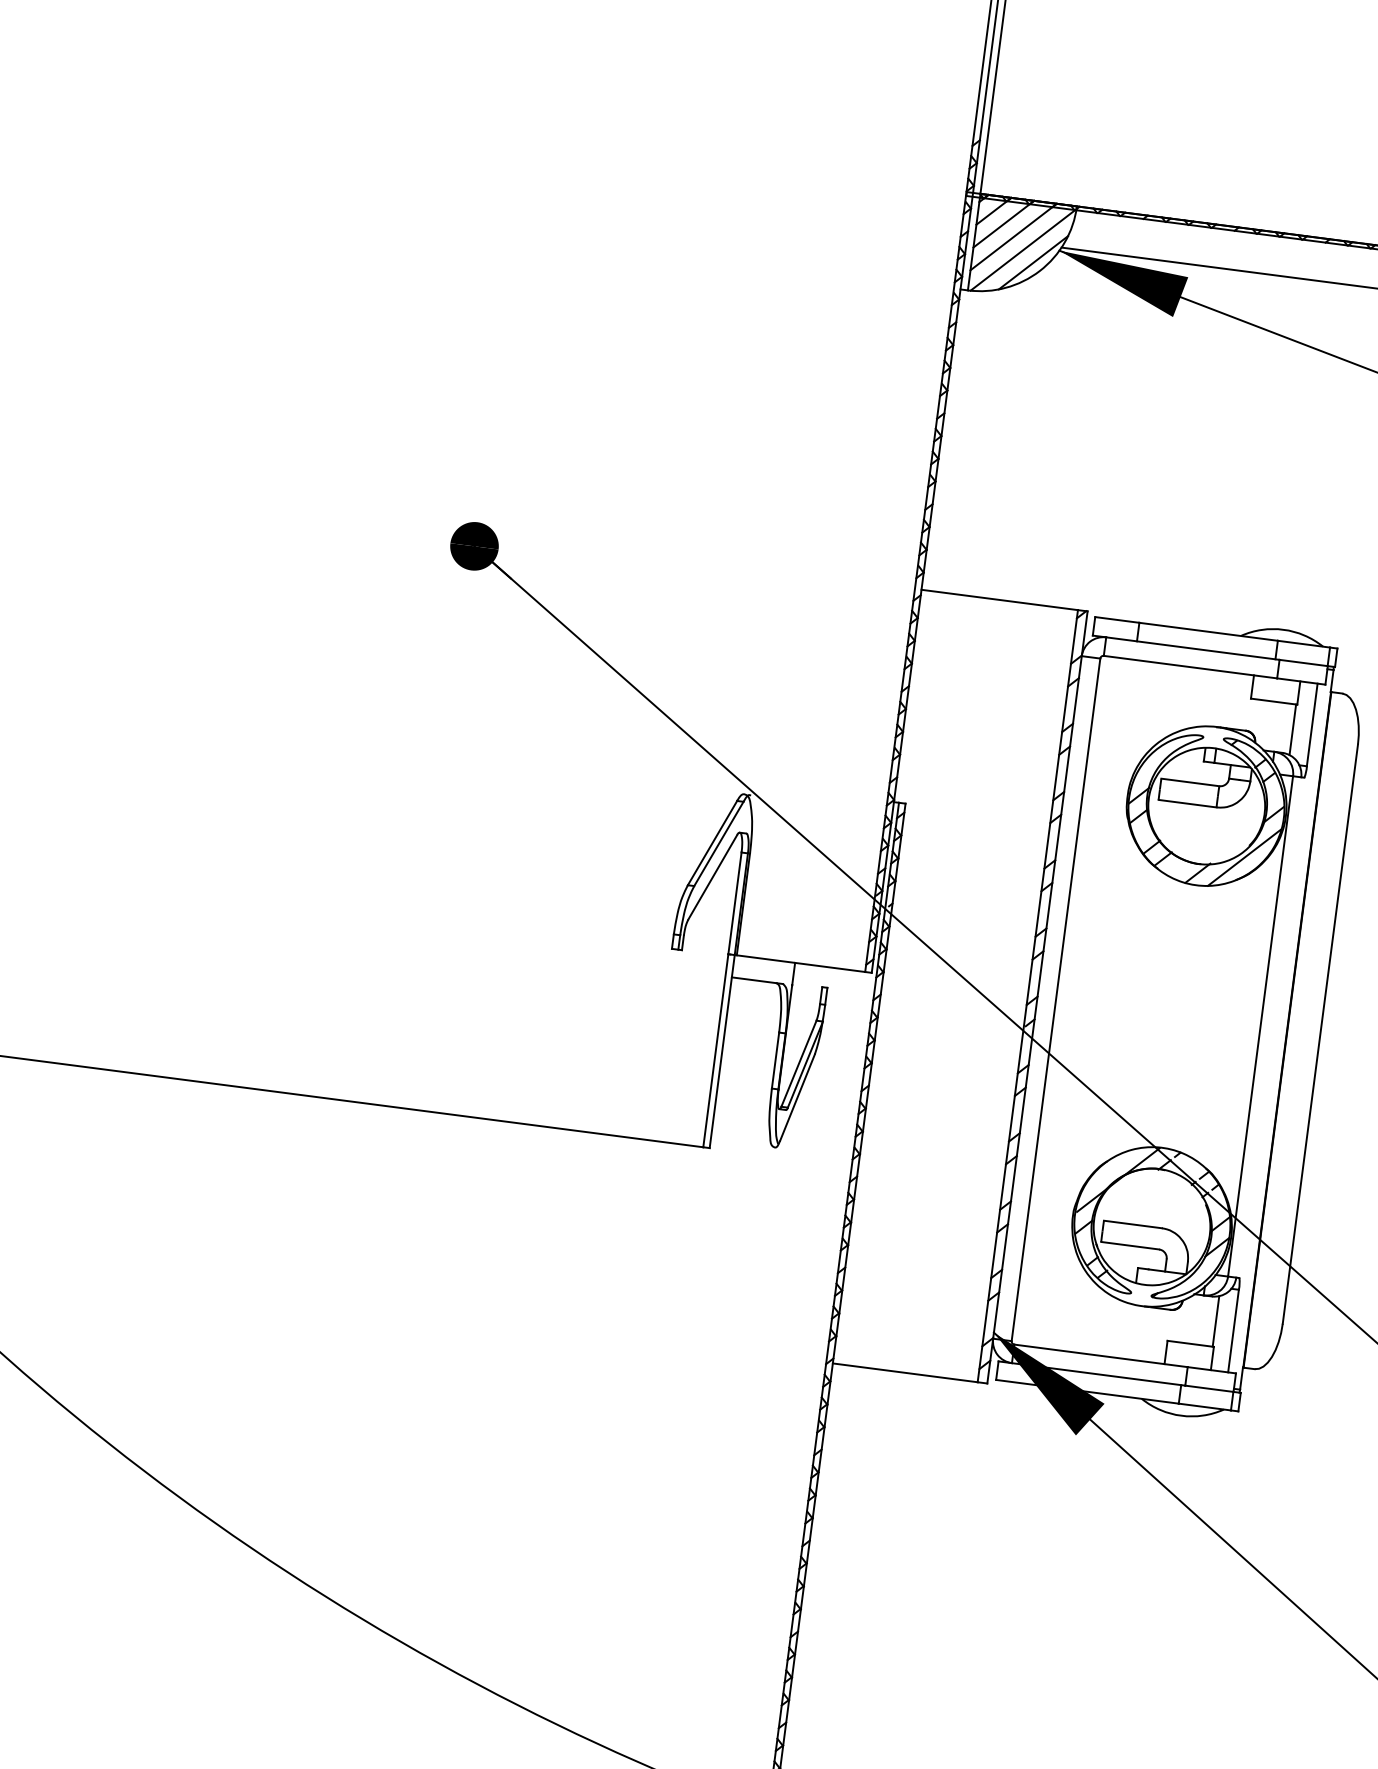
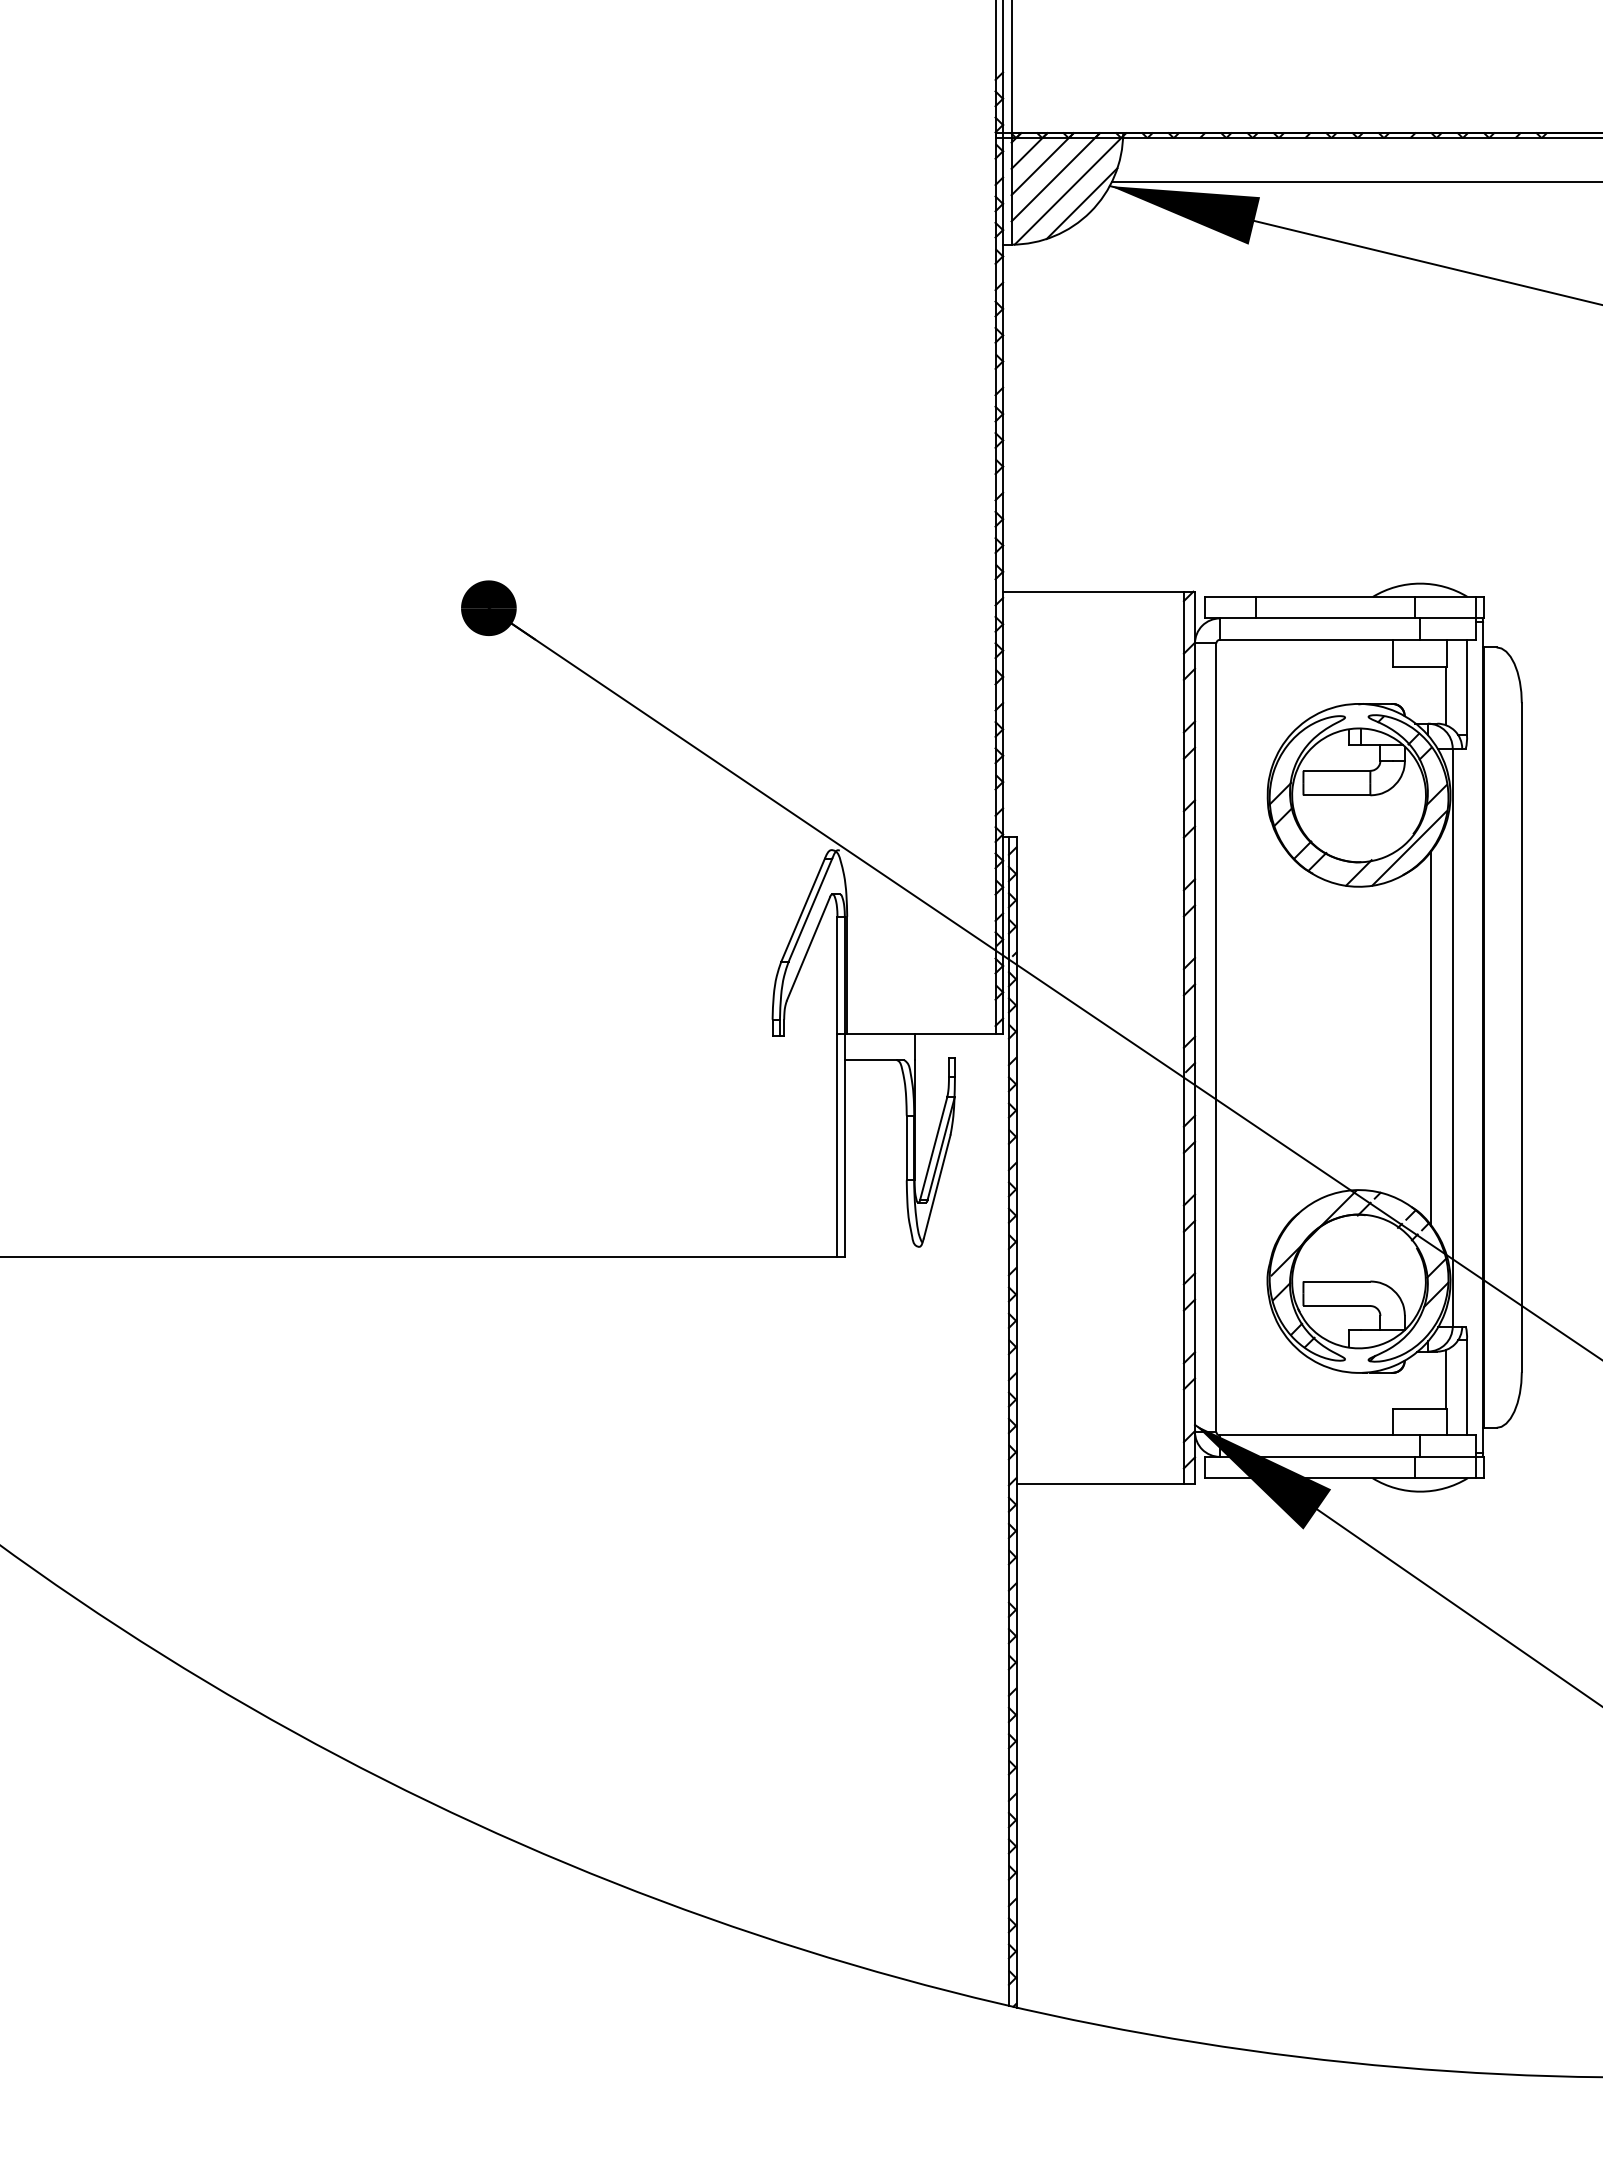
line: (1242, 1024) -> (1431, 1038), added

